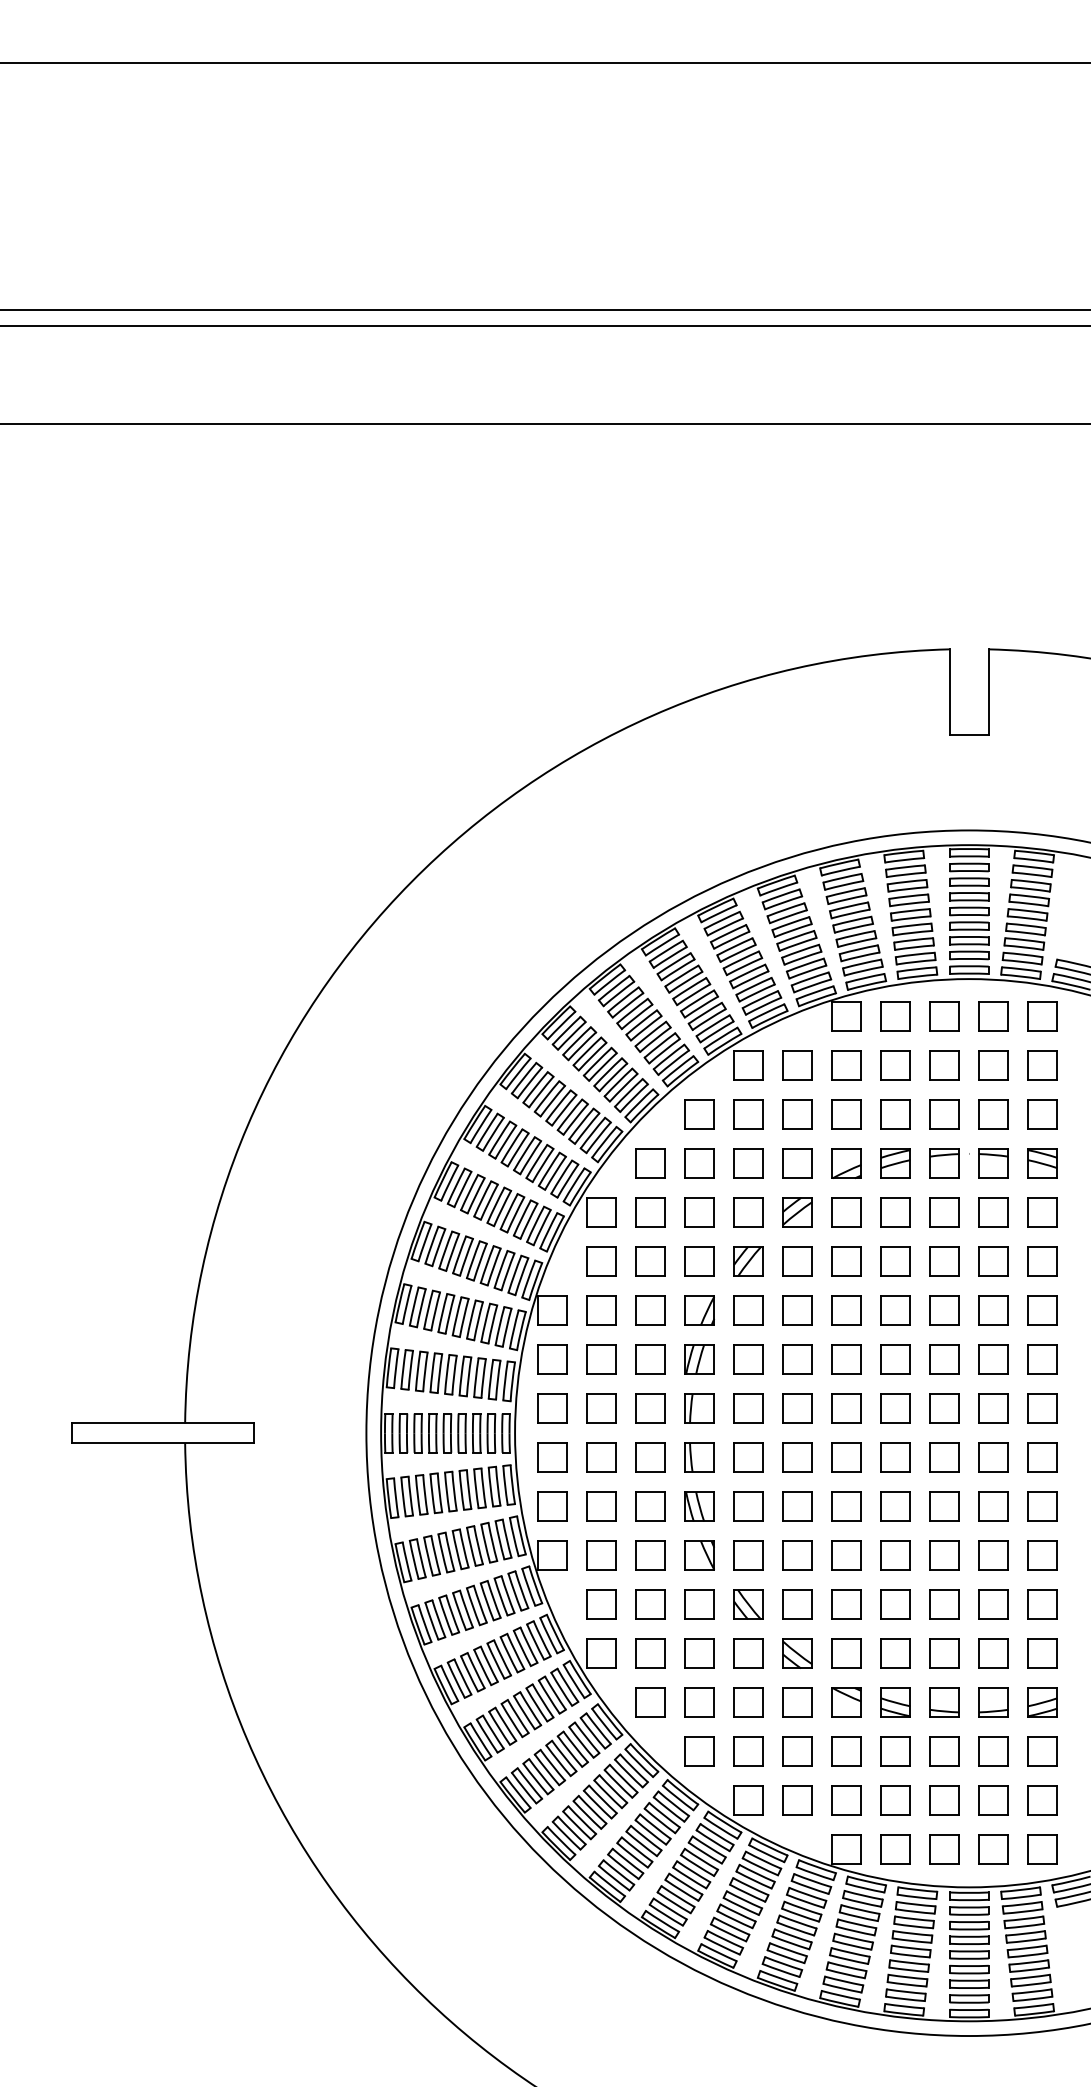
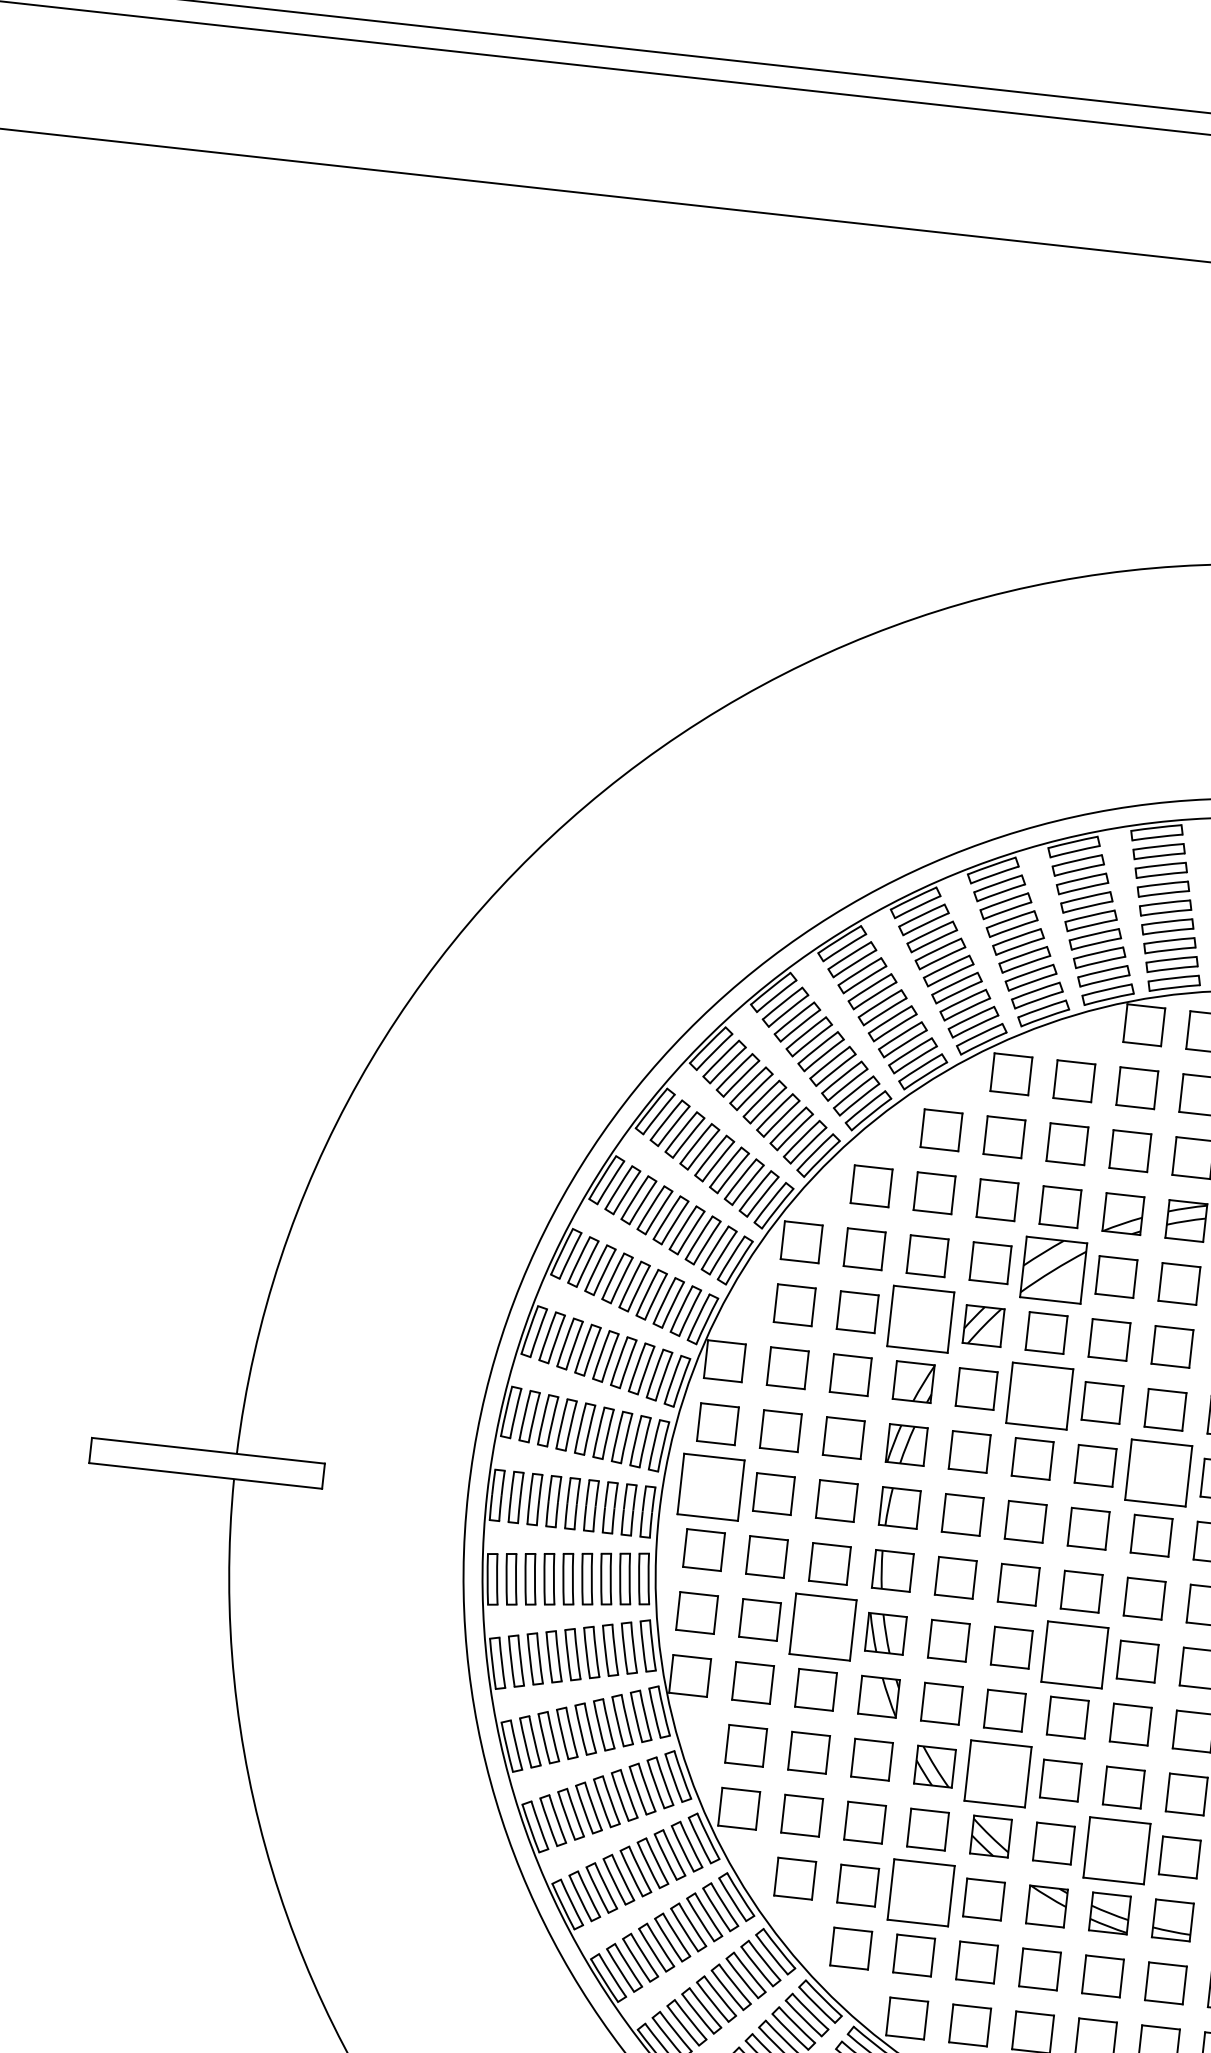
part: (797, 1212) -> (1053, 1269), size x1.6
part: (699, 1261) -> (920, 1318), size x1.6
part: (797, 1310) -> (1039, 1395), size x1.6
part: (895, 1359) -> (1158, 1472), size x1.6
part: (552, 1408) -> (710, 1486), size x1.6
part: (650, 1506) -> (822, 1626), size x1.6
part: (846, 1506) -> (1074, 1654), size x1.6
part: (797, 1604) -> (997, 1773), size x1.6
part: (895, 1653) -> (1116, 1850), size x1.6
part: (748, 1702) -> (920, 1892), size x1.6

